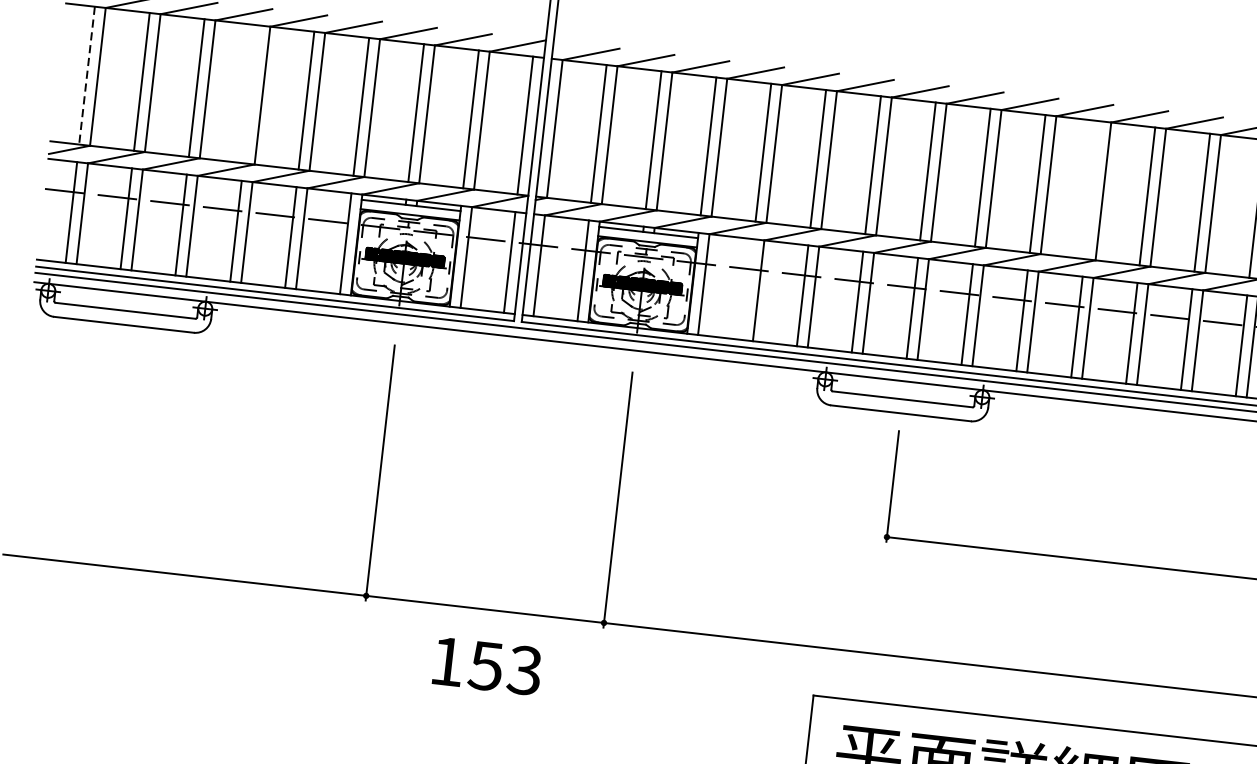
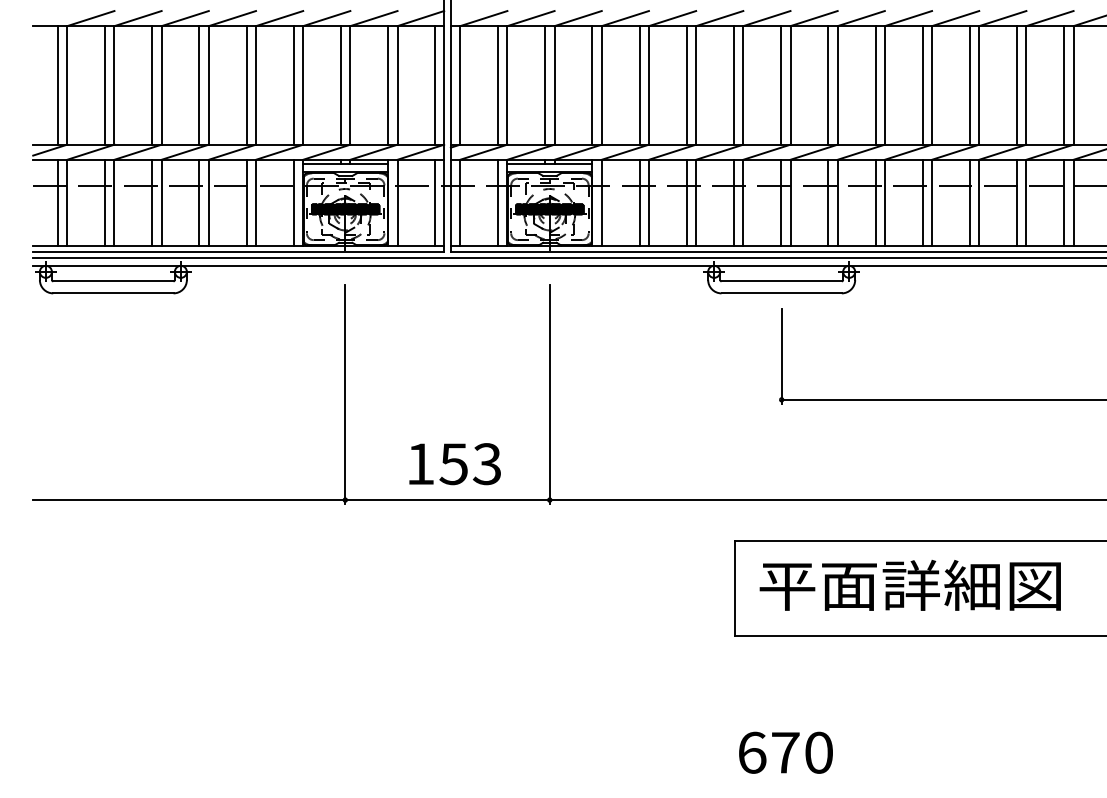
line: (86, 75) -> (57, 85), dashed -> solid
line: (251, 94) -> (199, 85), added
line: (1092, 190) -> (922, 85), added
line: (747, 288) -> (639, 202), added
text: (486, 666) -> (454, 464), moved

